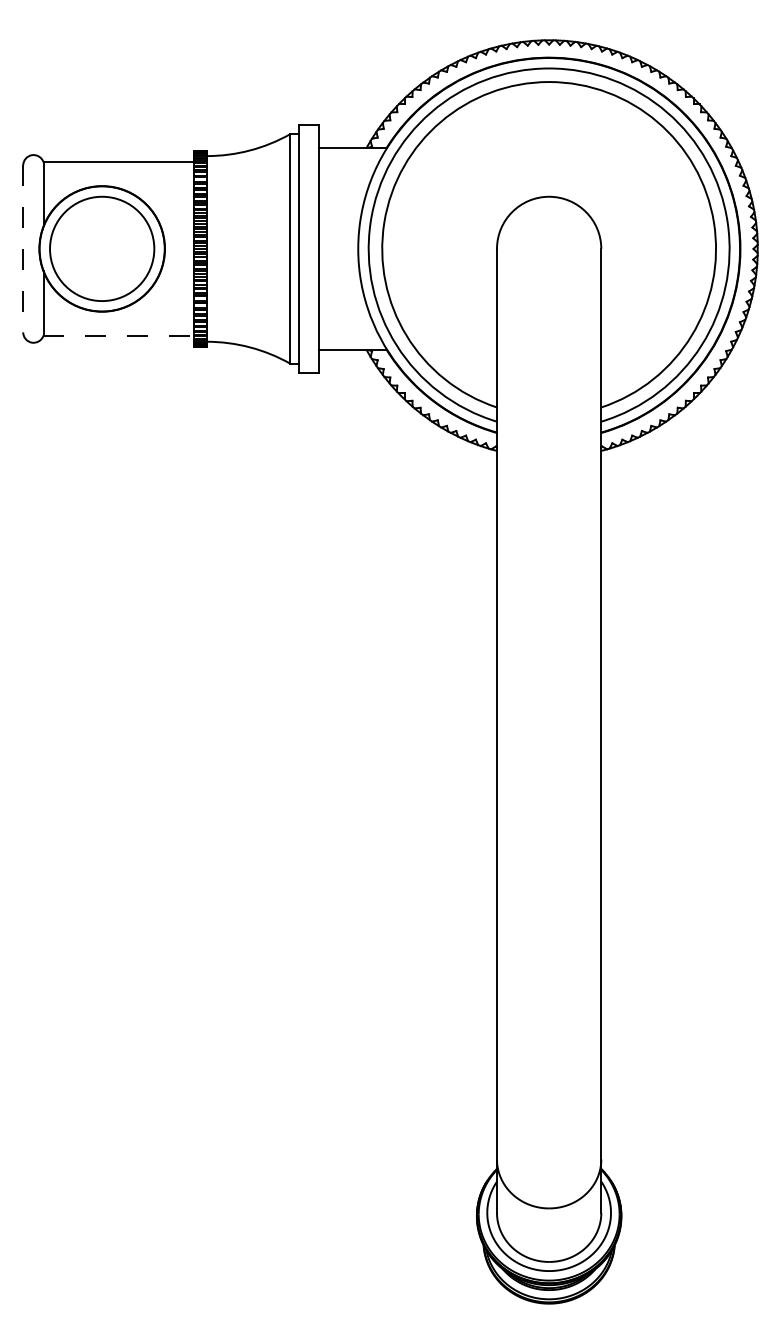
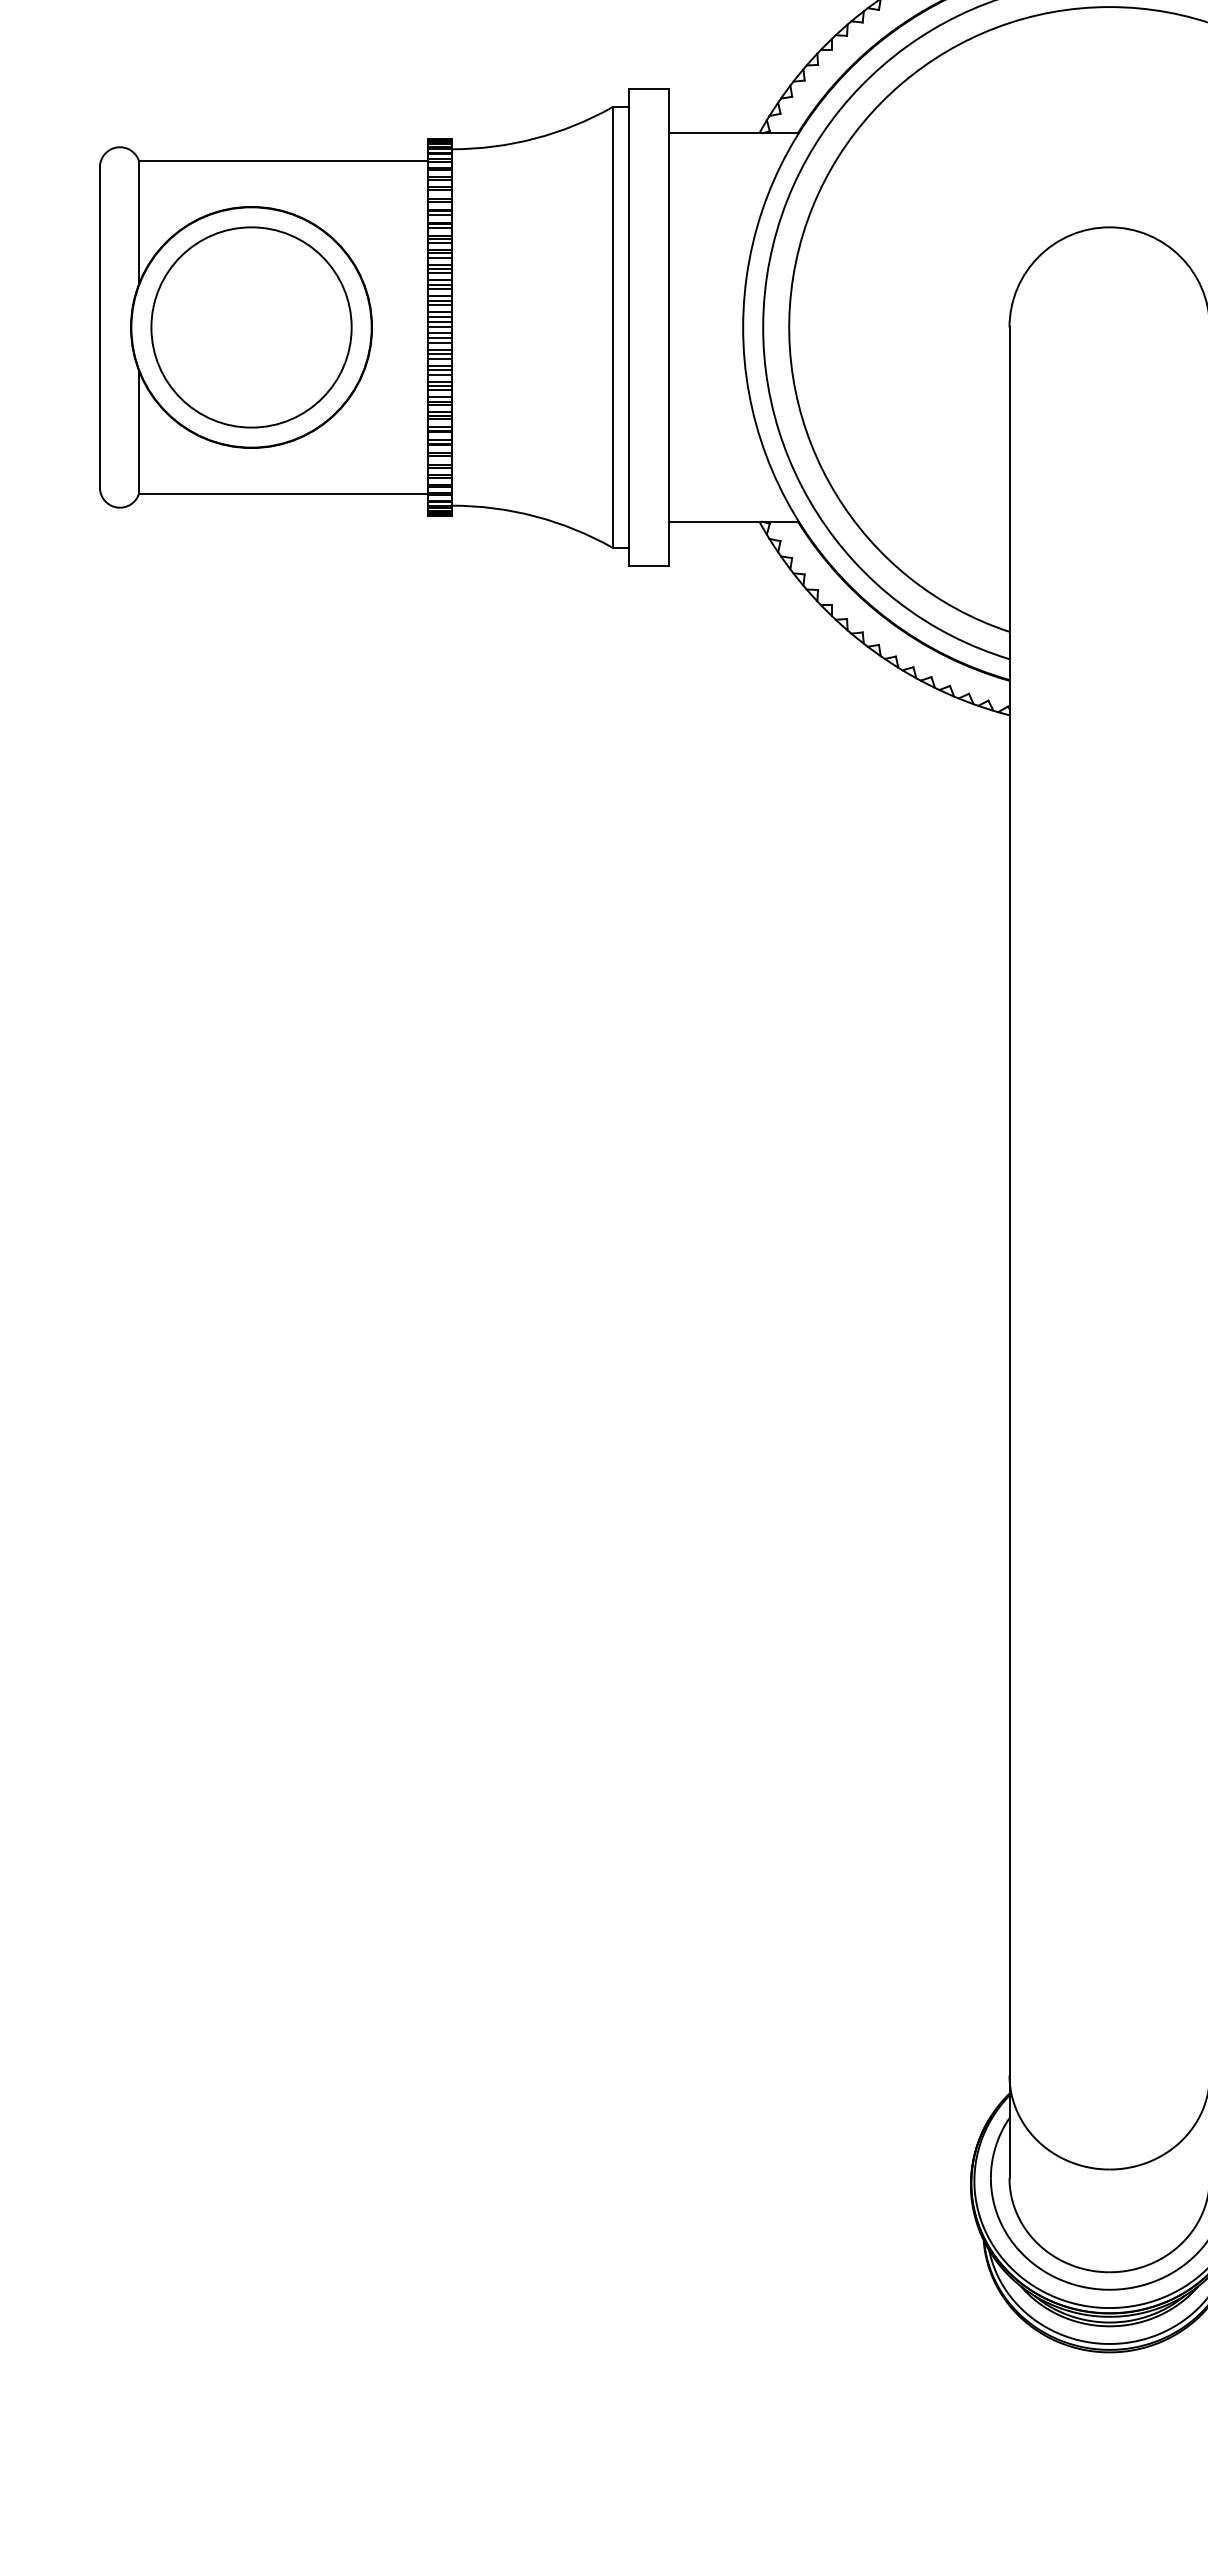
line: (23, 249) -> (100, 328), dashed -> solid
line: (119, 335) -> (284, 493), dashed -> solid

